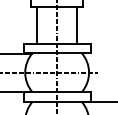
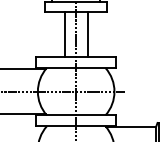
line: (37, 25) -> (65, 34), moved
line: (76, 25) -> (87, 34), moved

